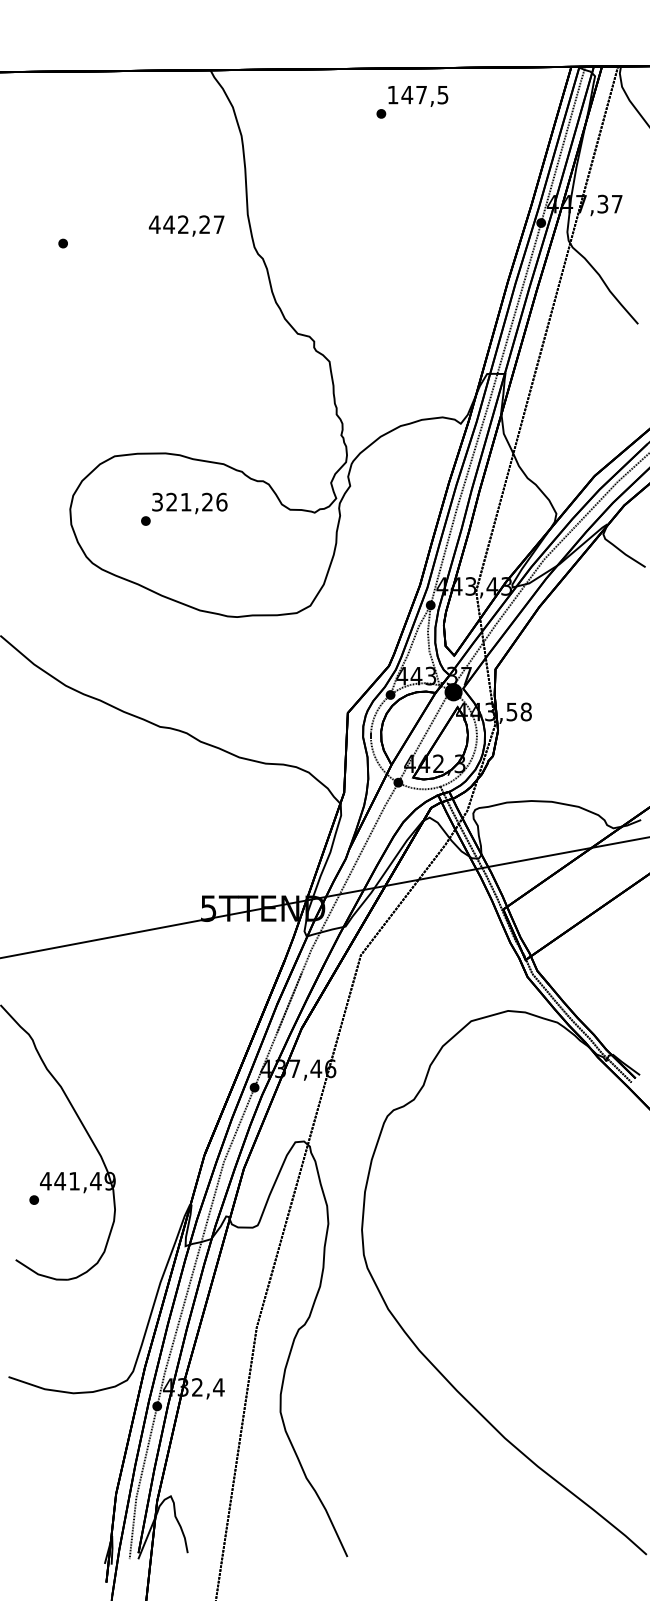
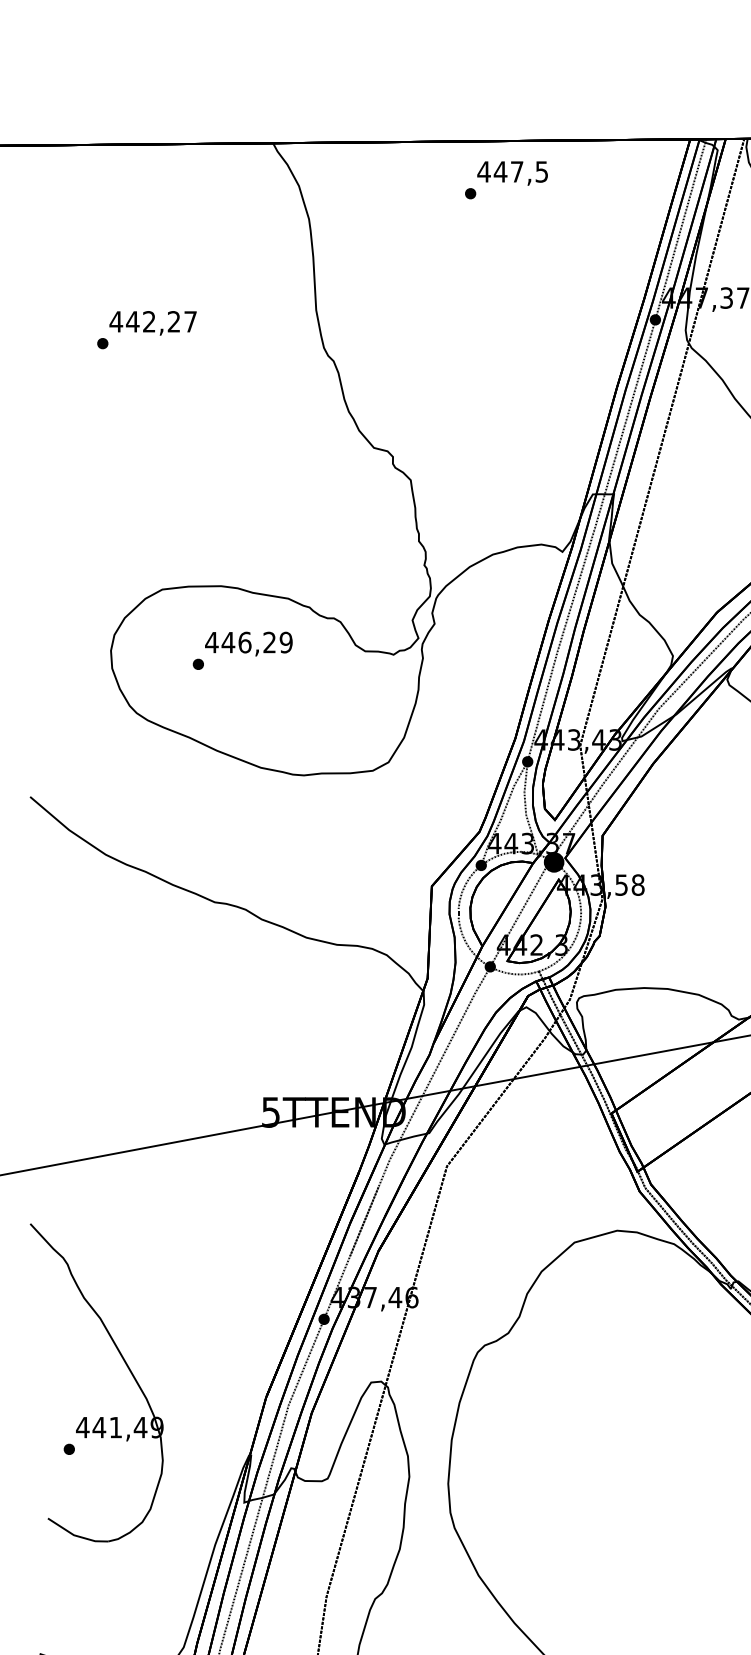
text: (392, 95) -> (483, 172), 147,5 -> 447,5
text: (186, 225) -> (152, 322), moved
text: (189, 501) -> (248, 641), 321,26 -> 446,29

